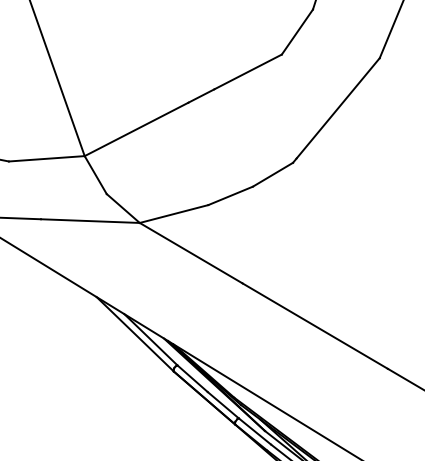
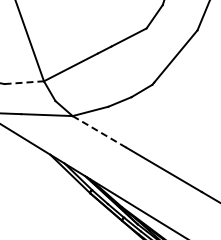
line: (47, 158) -> (24, 82), solid -> dashed
line: (191, 252) -> (99, 131), solid -> dashed

